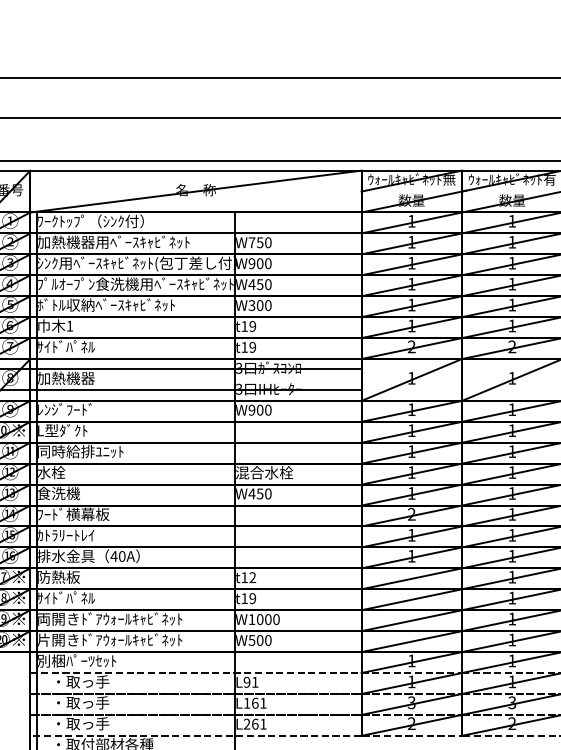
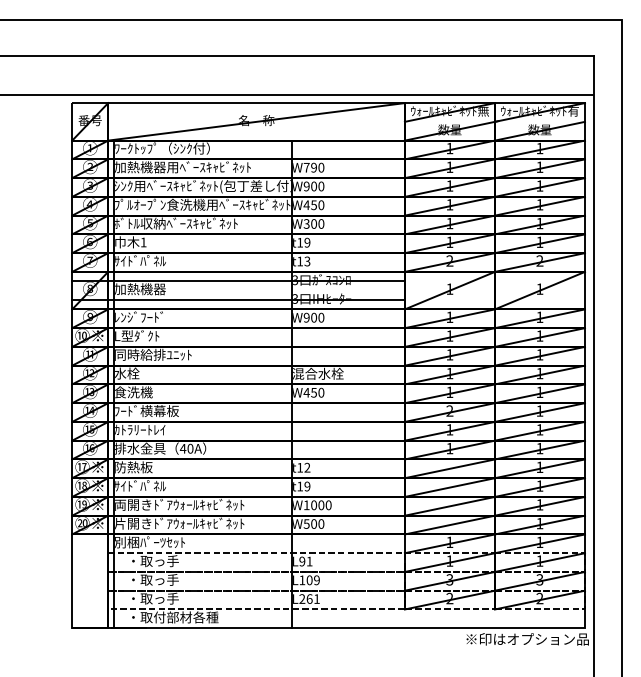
text: (259, 242) -> (313, 167), W750 -> W790
text: (252, 347) -> (307, 261), t19 -> t13
text: (258, 703) -> (312, 580), L161 -> L109

